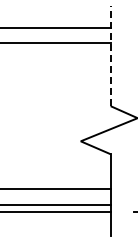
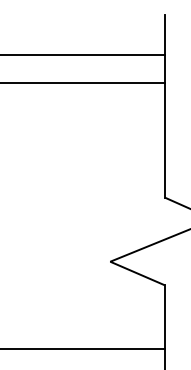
line: (110, 55) -> (164, 105), dashed -> solid

